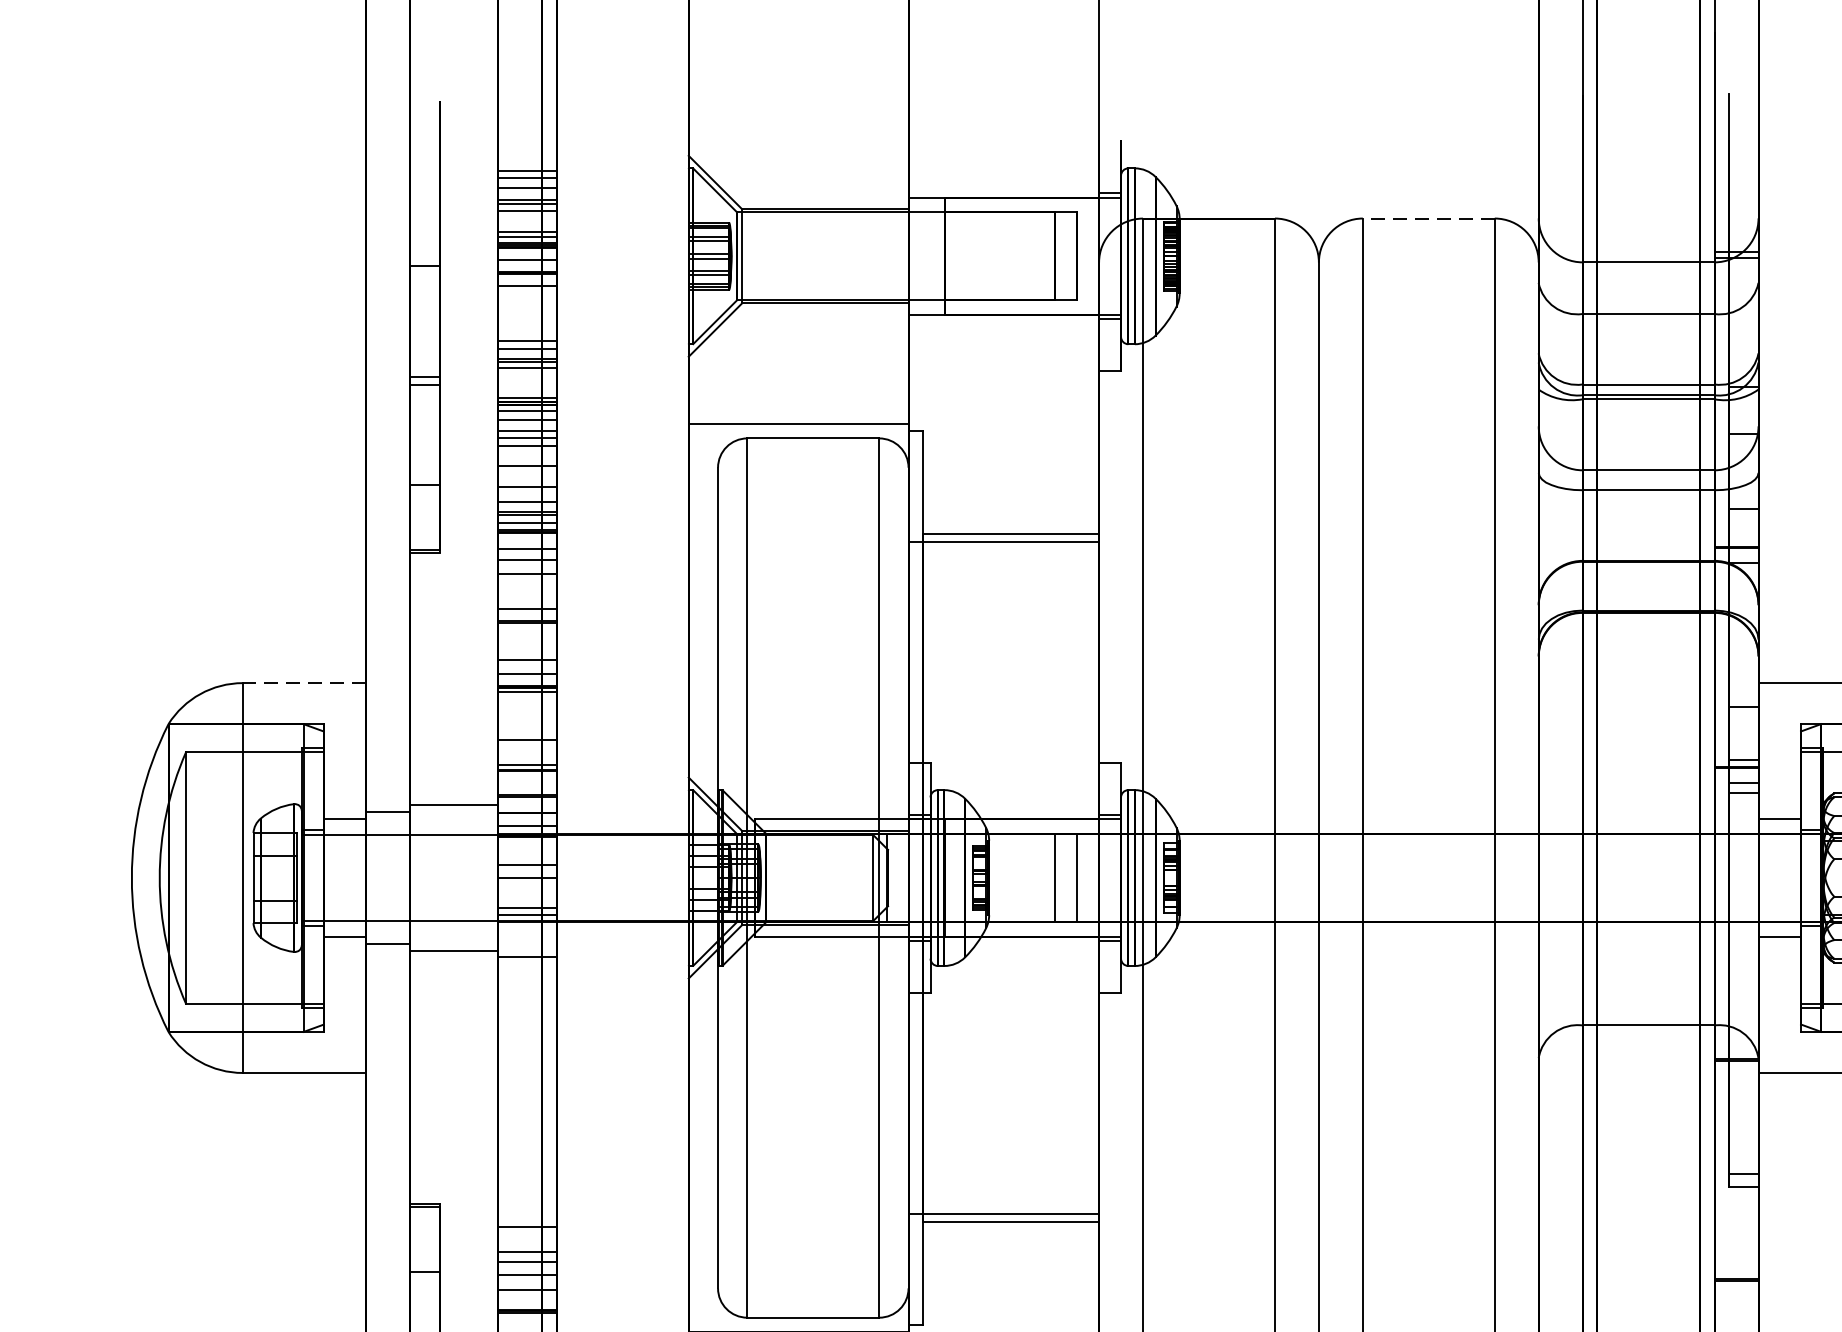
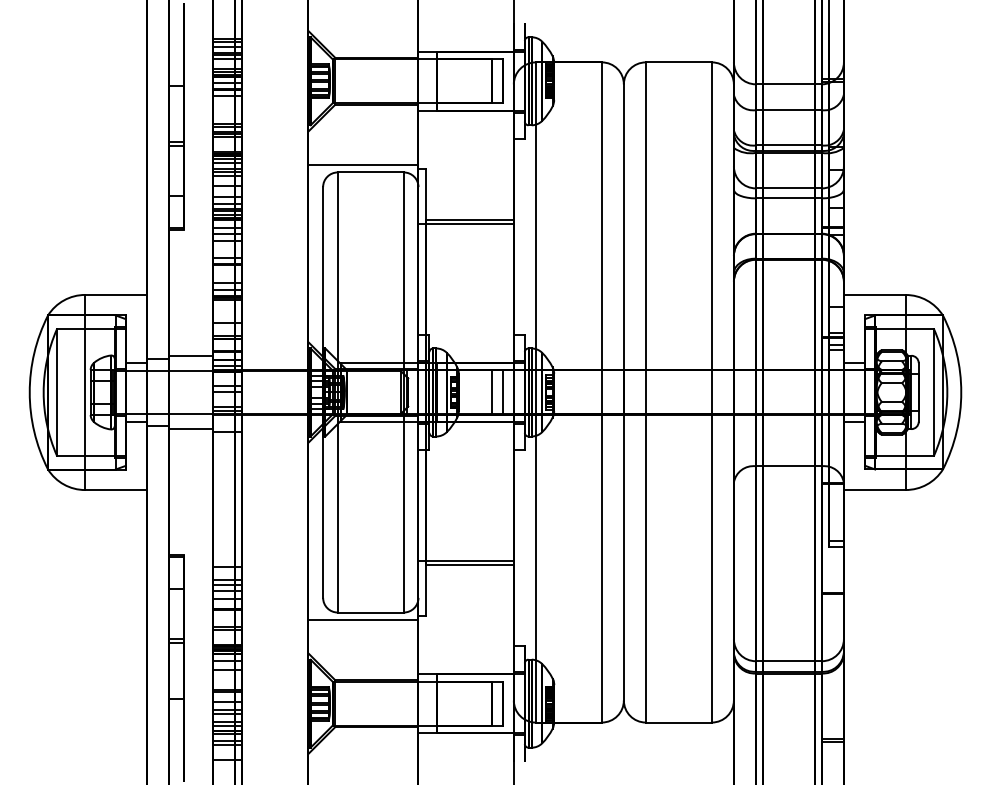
line: (1428, 218) -> (678, 62), dashed -> solid
line: (305, 682) -> (116, 294), dashed -> solid

